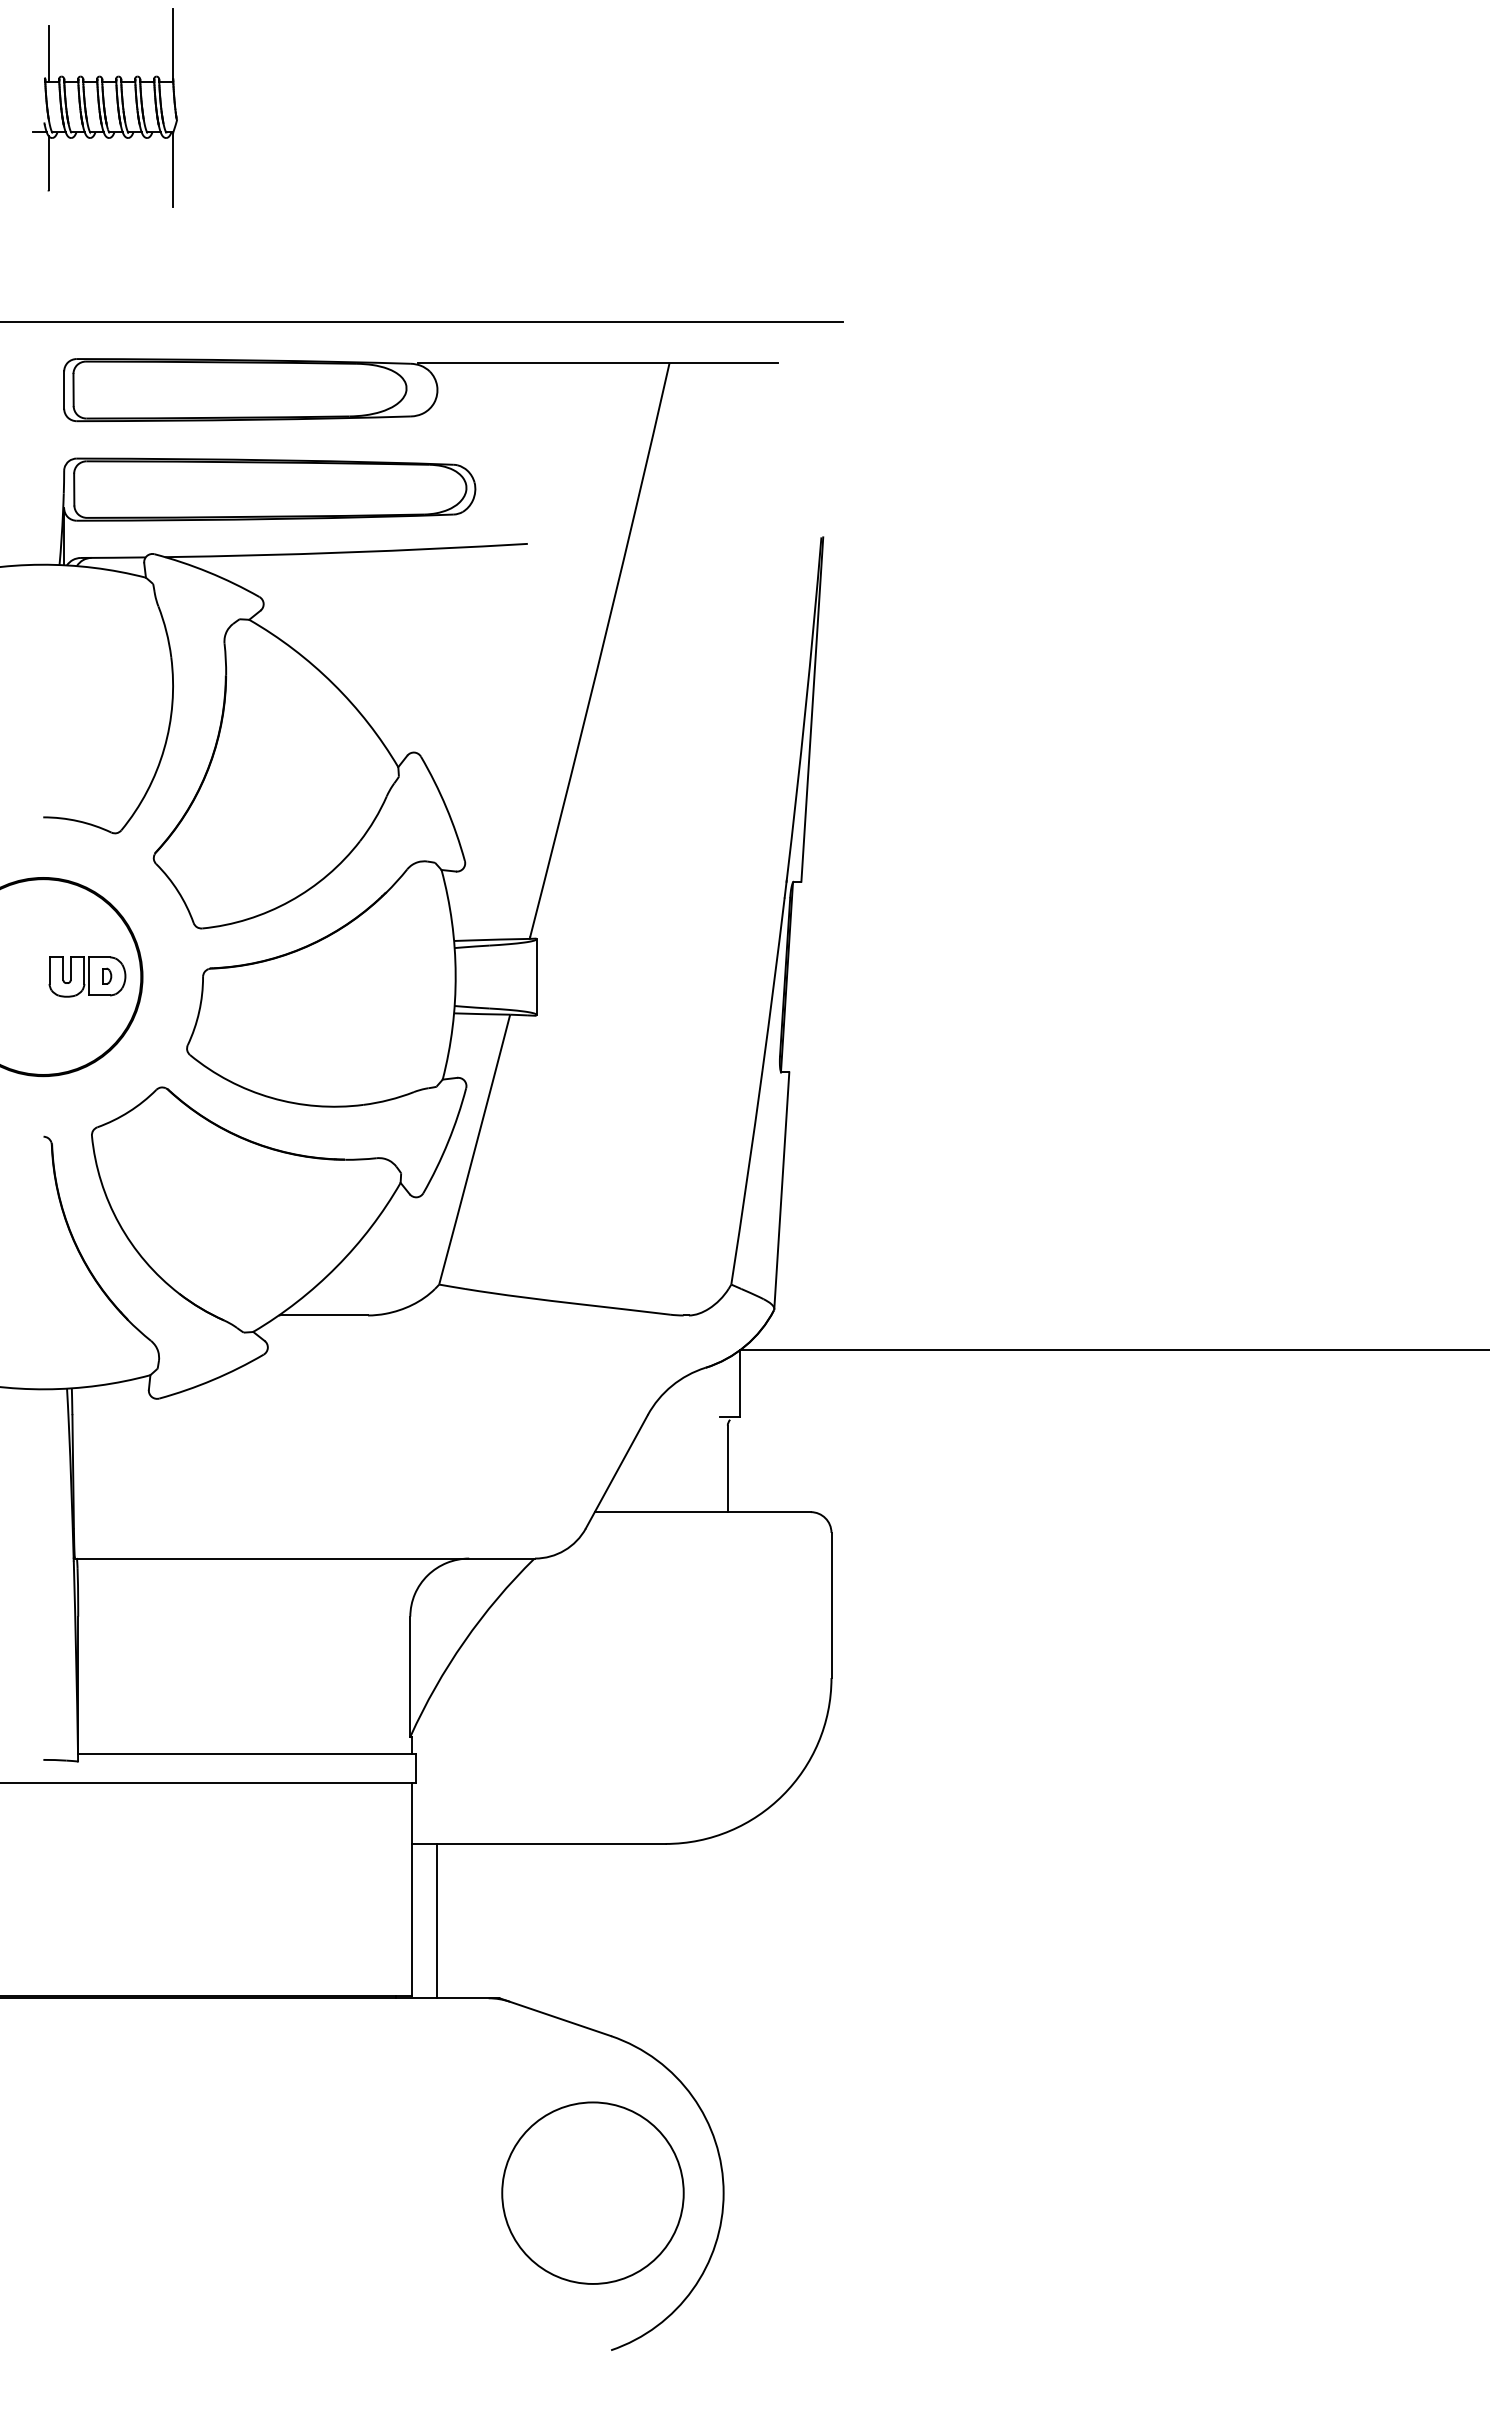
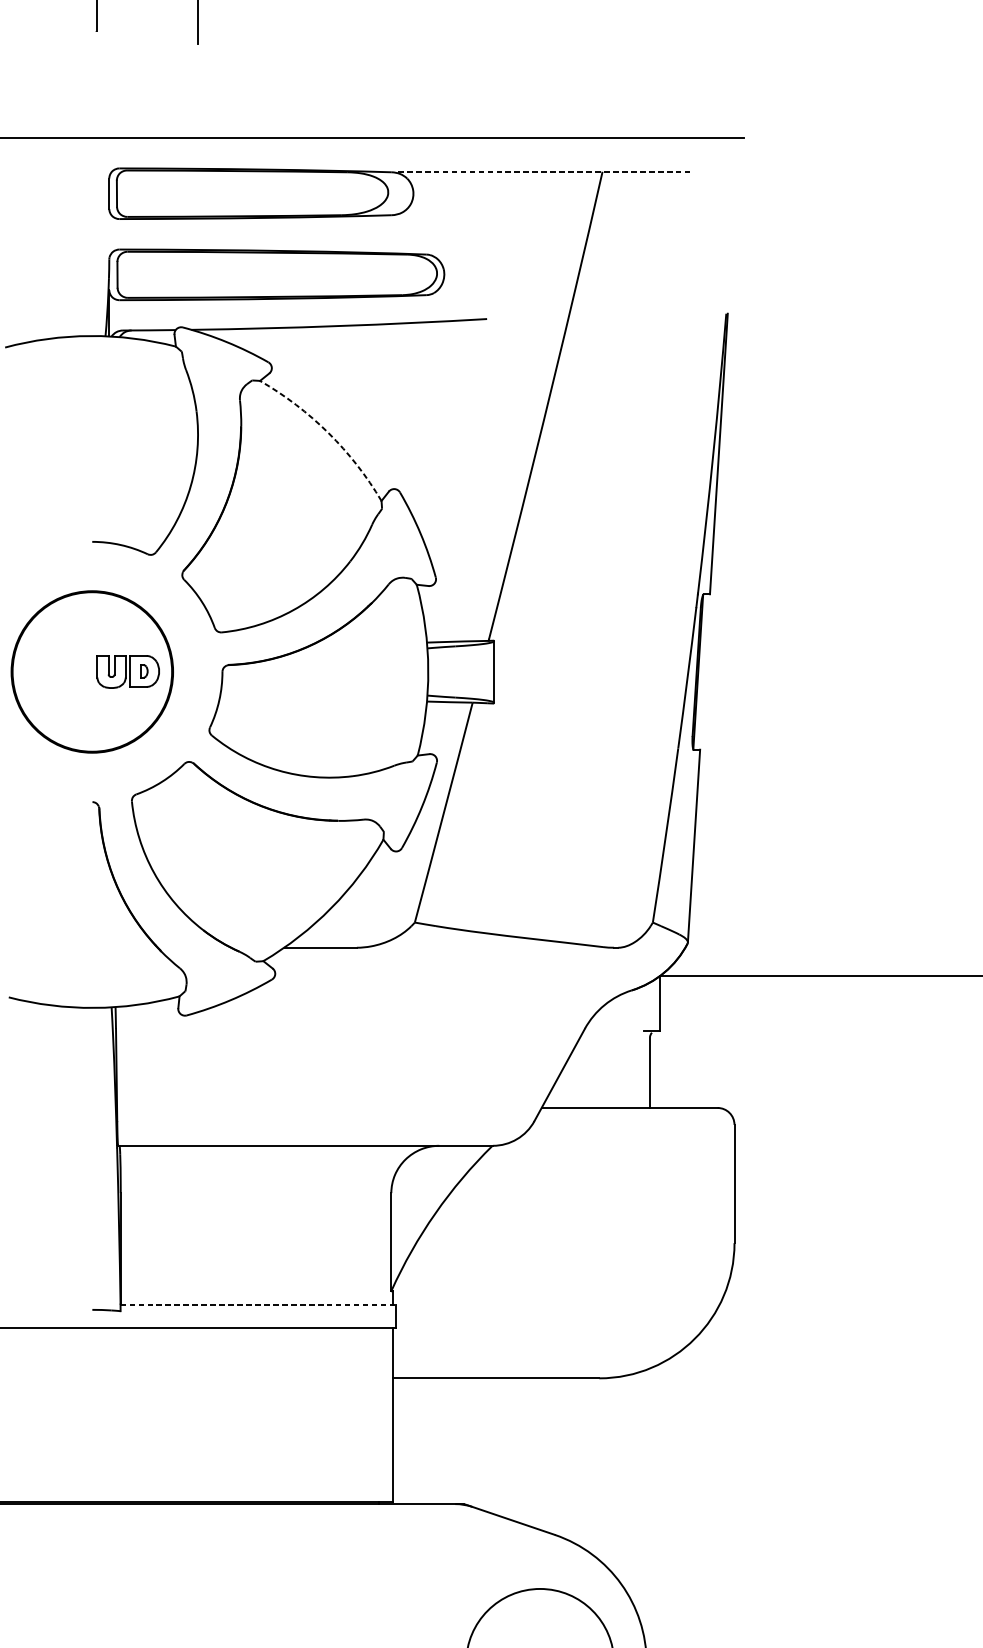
line: (598, 363) -> (544, 172), solid -> dashed
arc: (333, 683) -> (328, 432), solid -> dashed
line: (247, 1753) -> (258, 1304), solid -> dashed
line: (437, 1920) -> (413, 1440), removed

